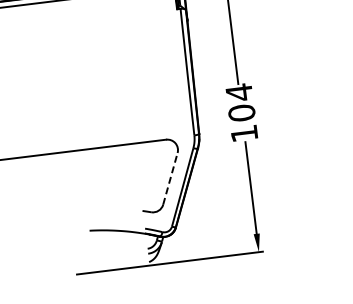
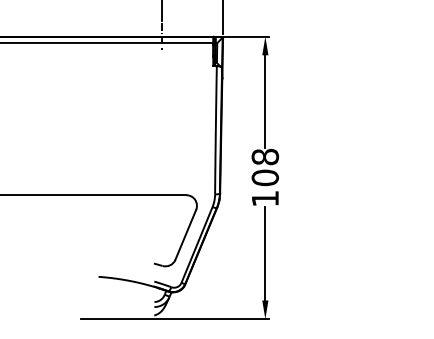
text: (239, 91) -> (265, 156), 104 -> 108
line: (170, 178) -> (185, 234), dashed -> solid

